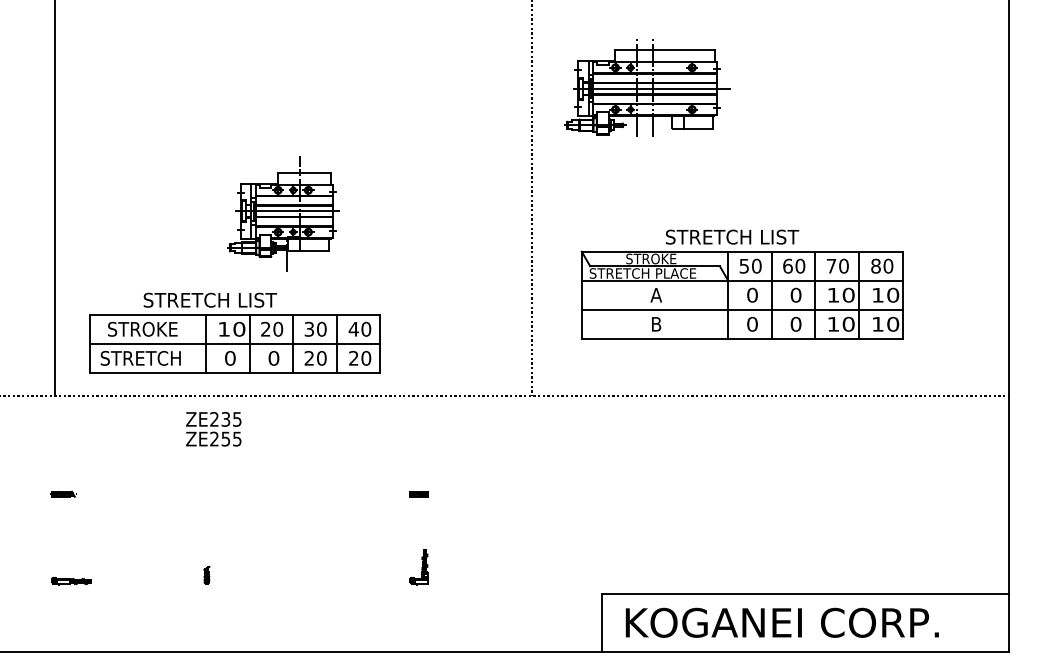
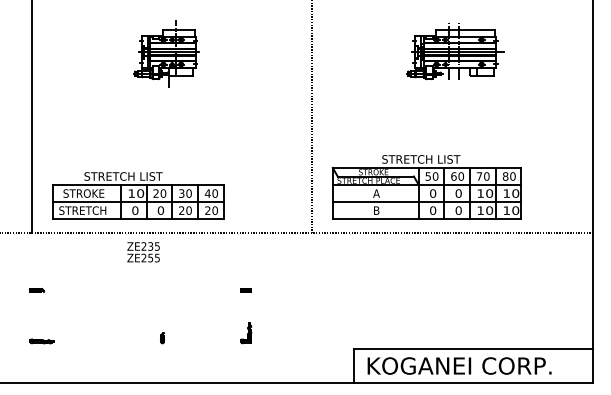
part: (647, 87) -> (455, 51), moved
part: (283, 213) -> (166, 53), moved
part: (741, 284) -> (426, 187), moved
text: (213, 429) -> (143, 252), moved
part: (206, 575) -> (162, 338), moved

